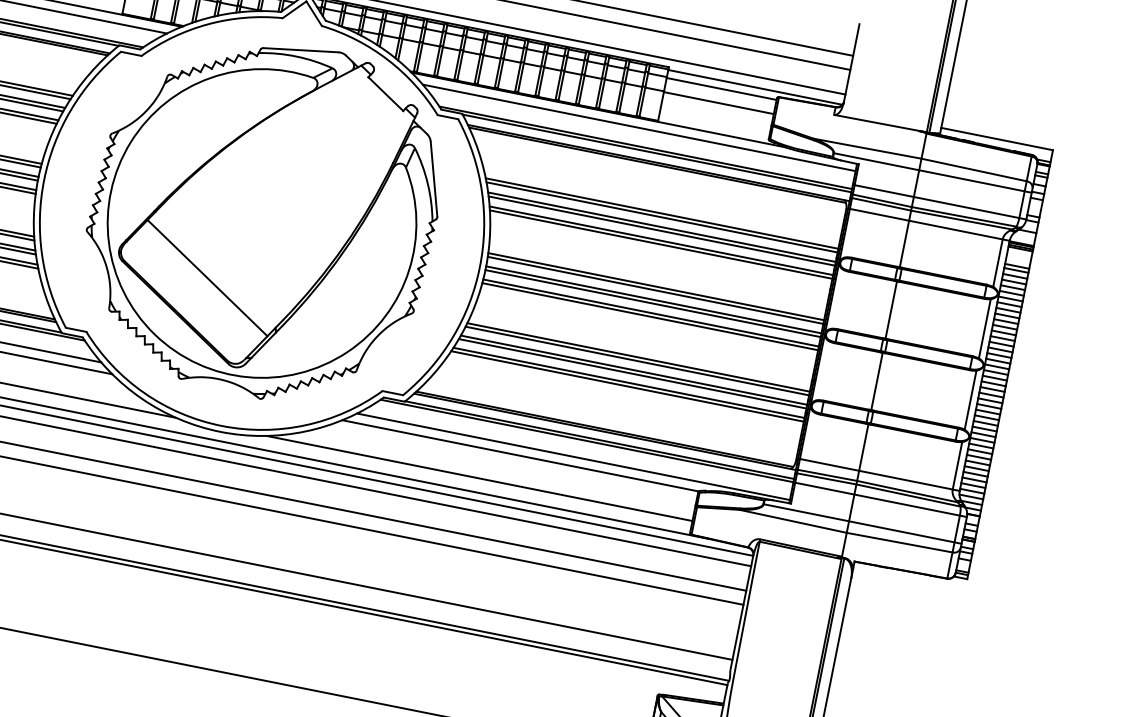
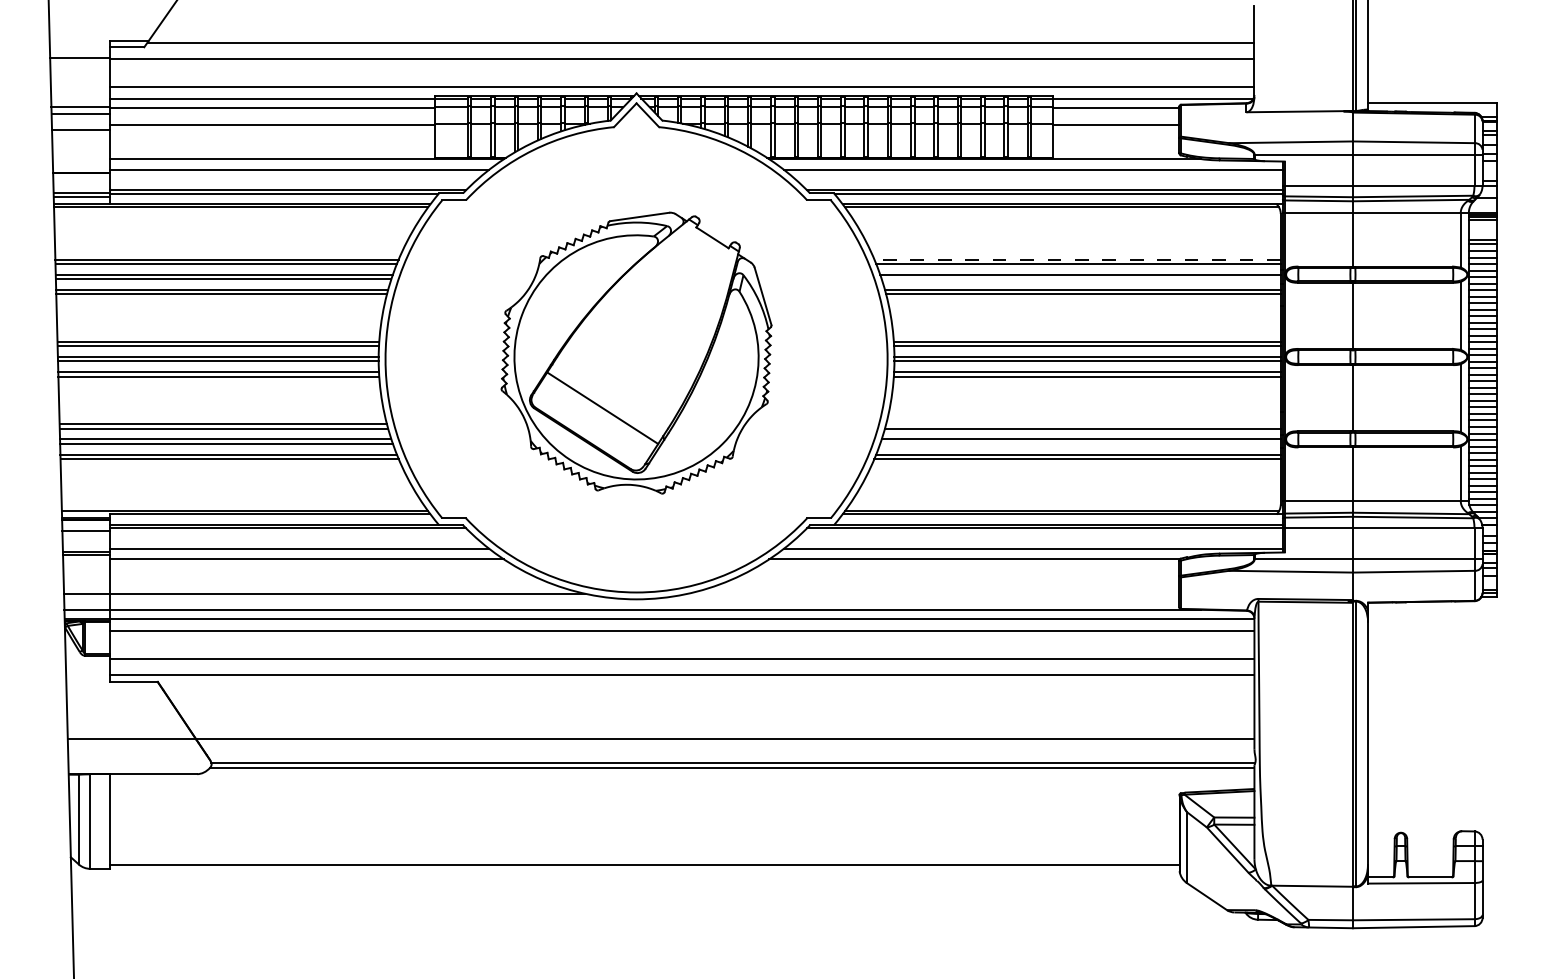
line: (662, 213) -> (1077, 259), solid -> dashed
part: (263, 217) -> (636, 352), size x0.7
line: (661, 231) -> (1080, 279), removed
line: (638, 357) -> (1083, 424), removed
line: (632, 373) -> (1080, 443), removed
line: (479, 478) -> (933, 593), removed

